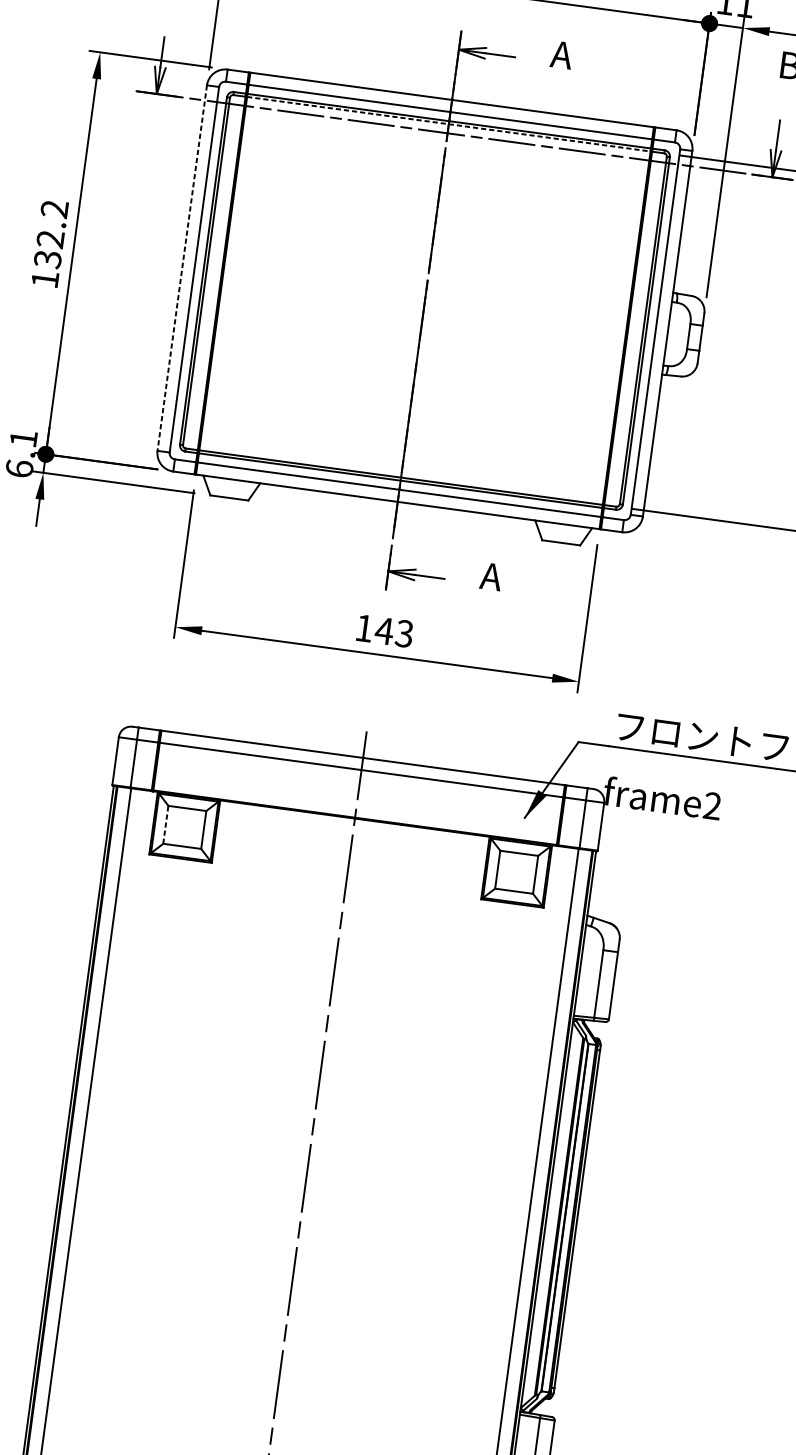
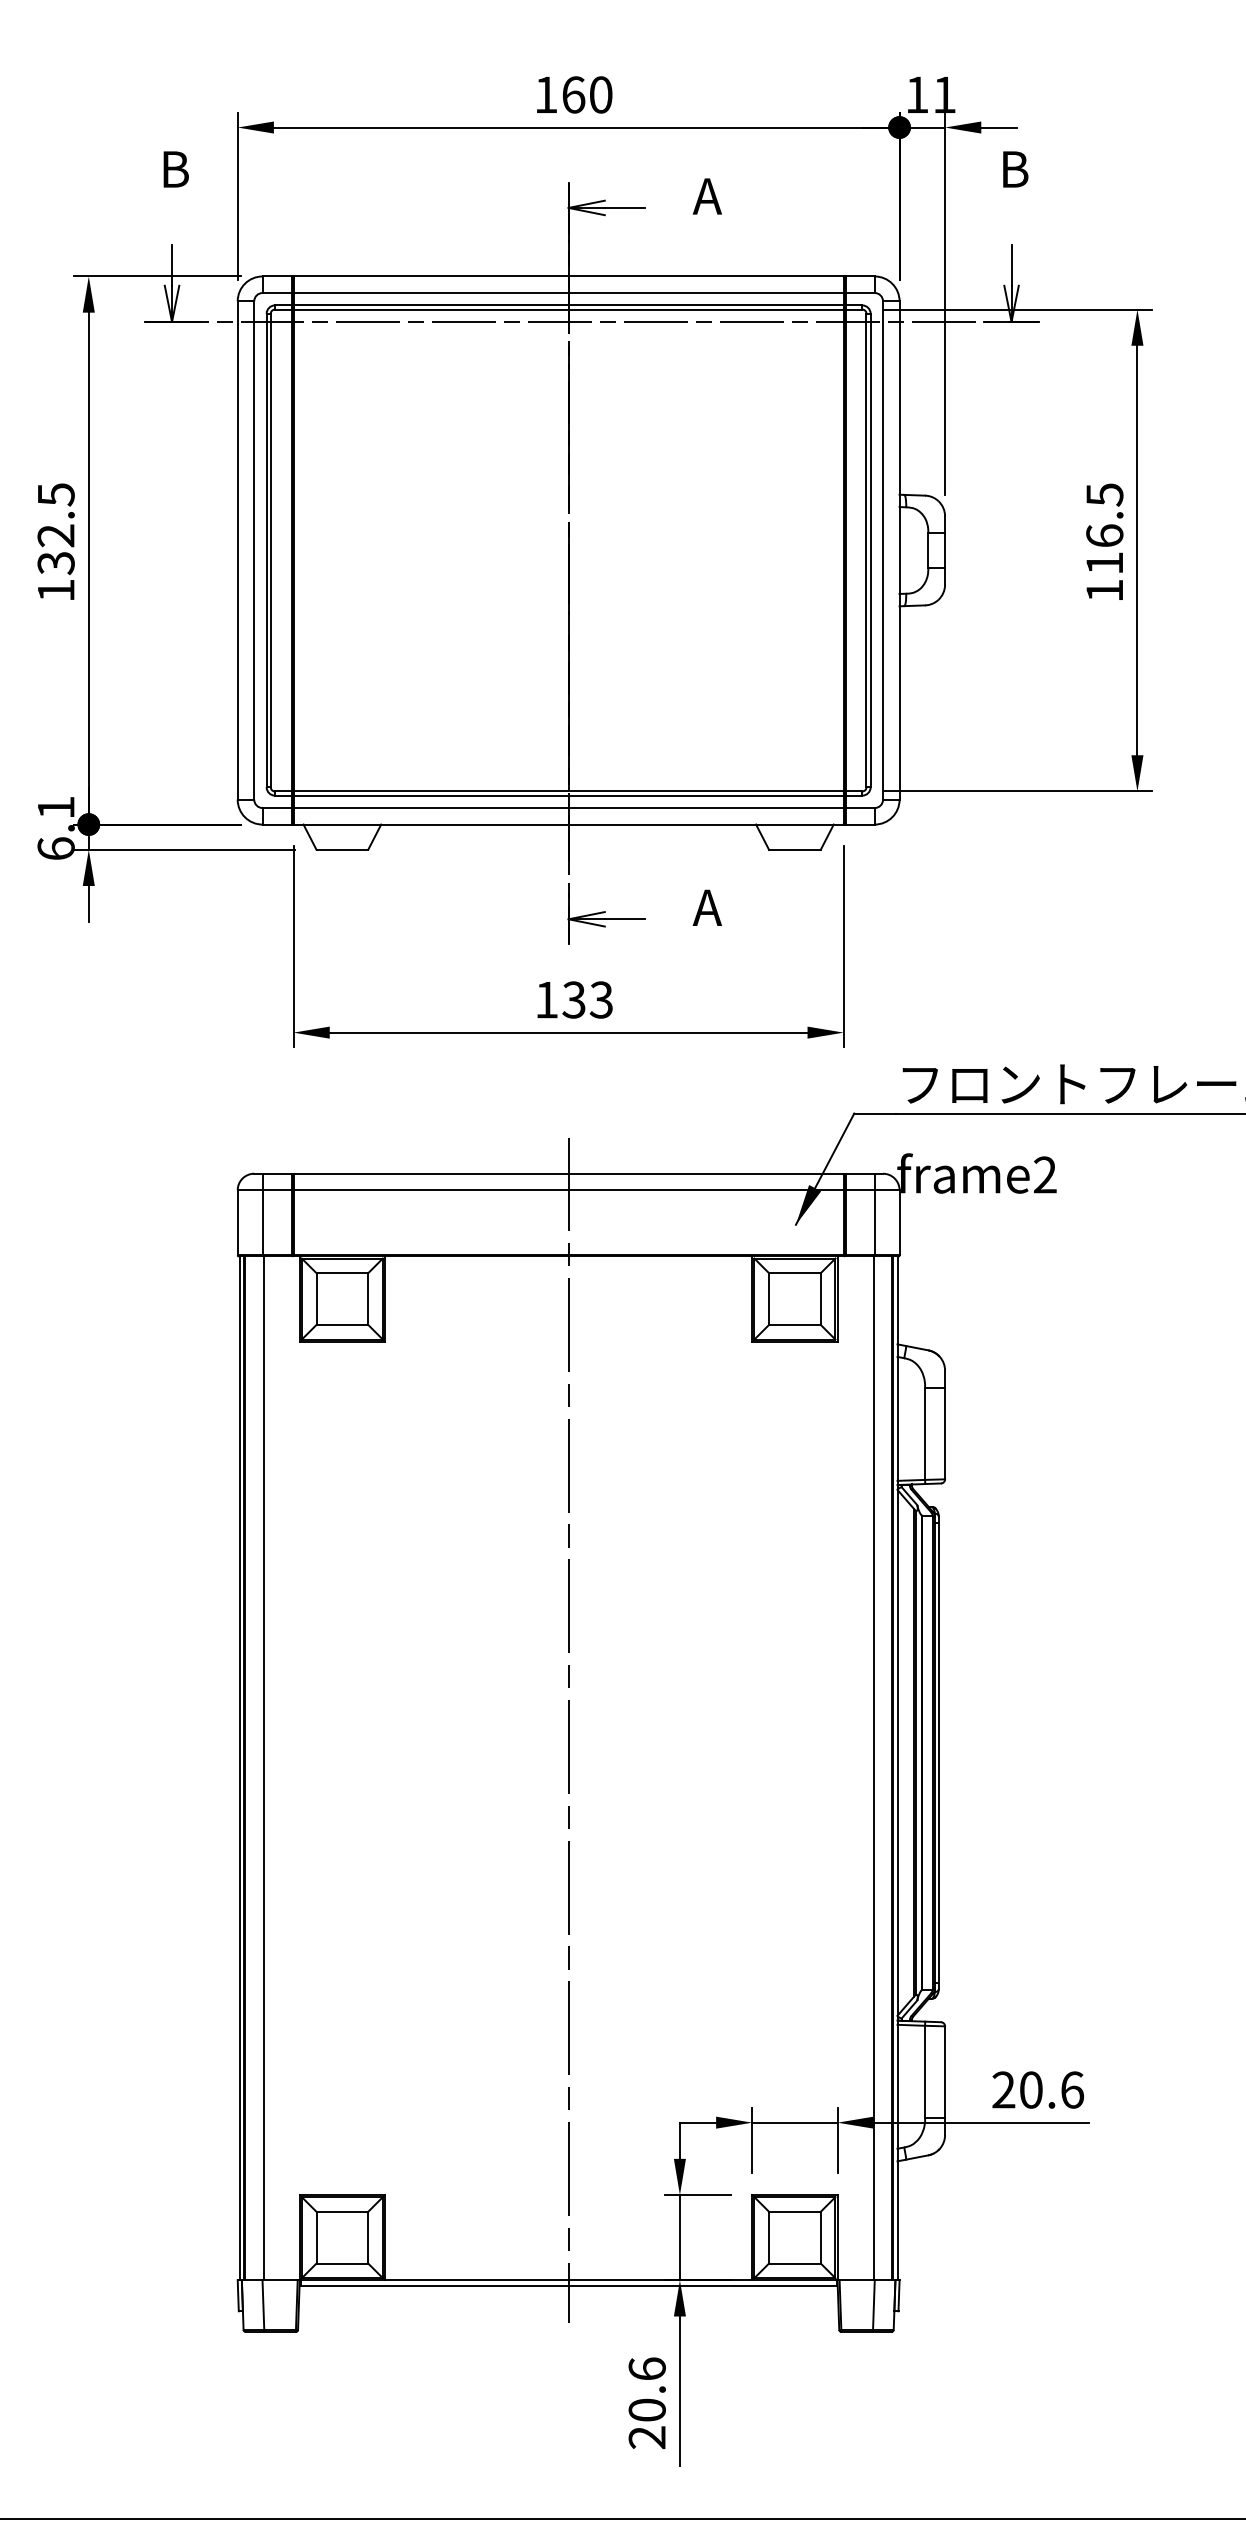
line: (449, 124) -> (569, 309), dashed -> solid
text: (54, 208) -> (55, 494), 132.2 -> 132.5
line: (182, 268) -> (237, 551), dashed -> solid
text: (384, 630) -> (573, 999), 143 -> 133
line: (165, 825) -> (316, 1299), dashed -> solid

